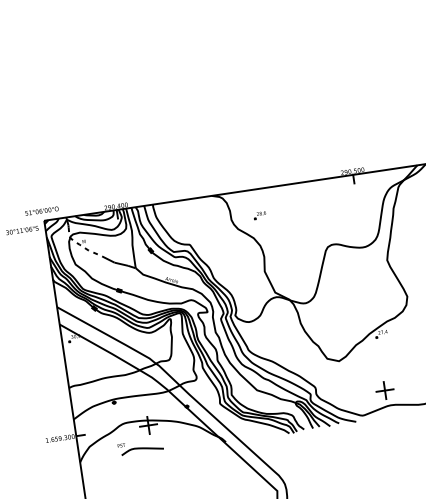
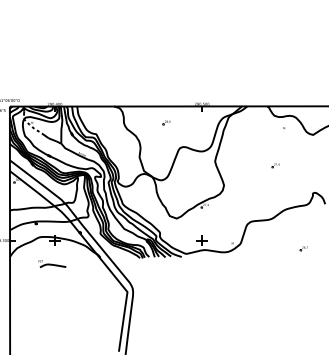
part: (259, 215) -> (166, 122), moved
part: (141, 447) -> (52, 264), moved

